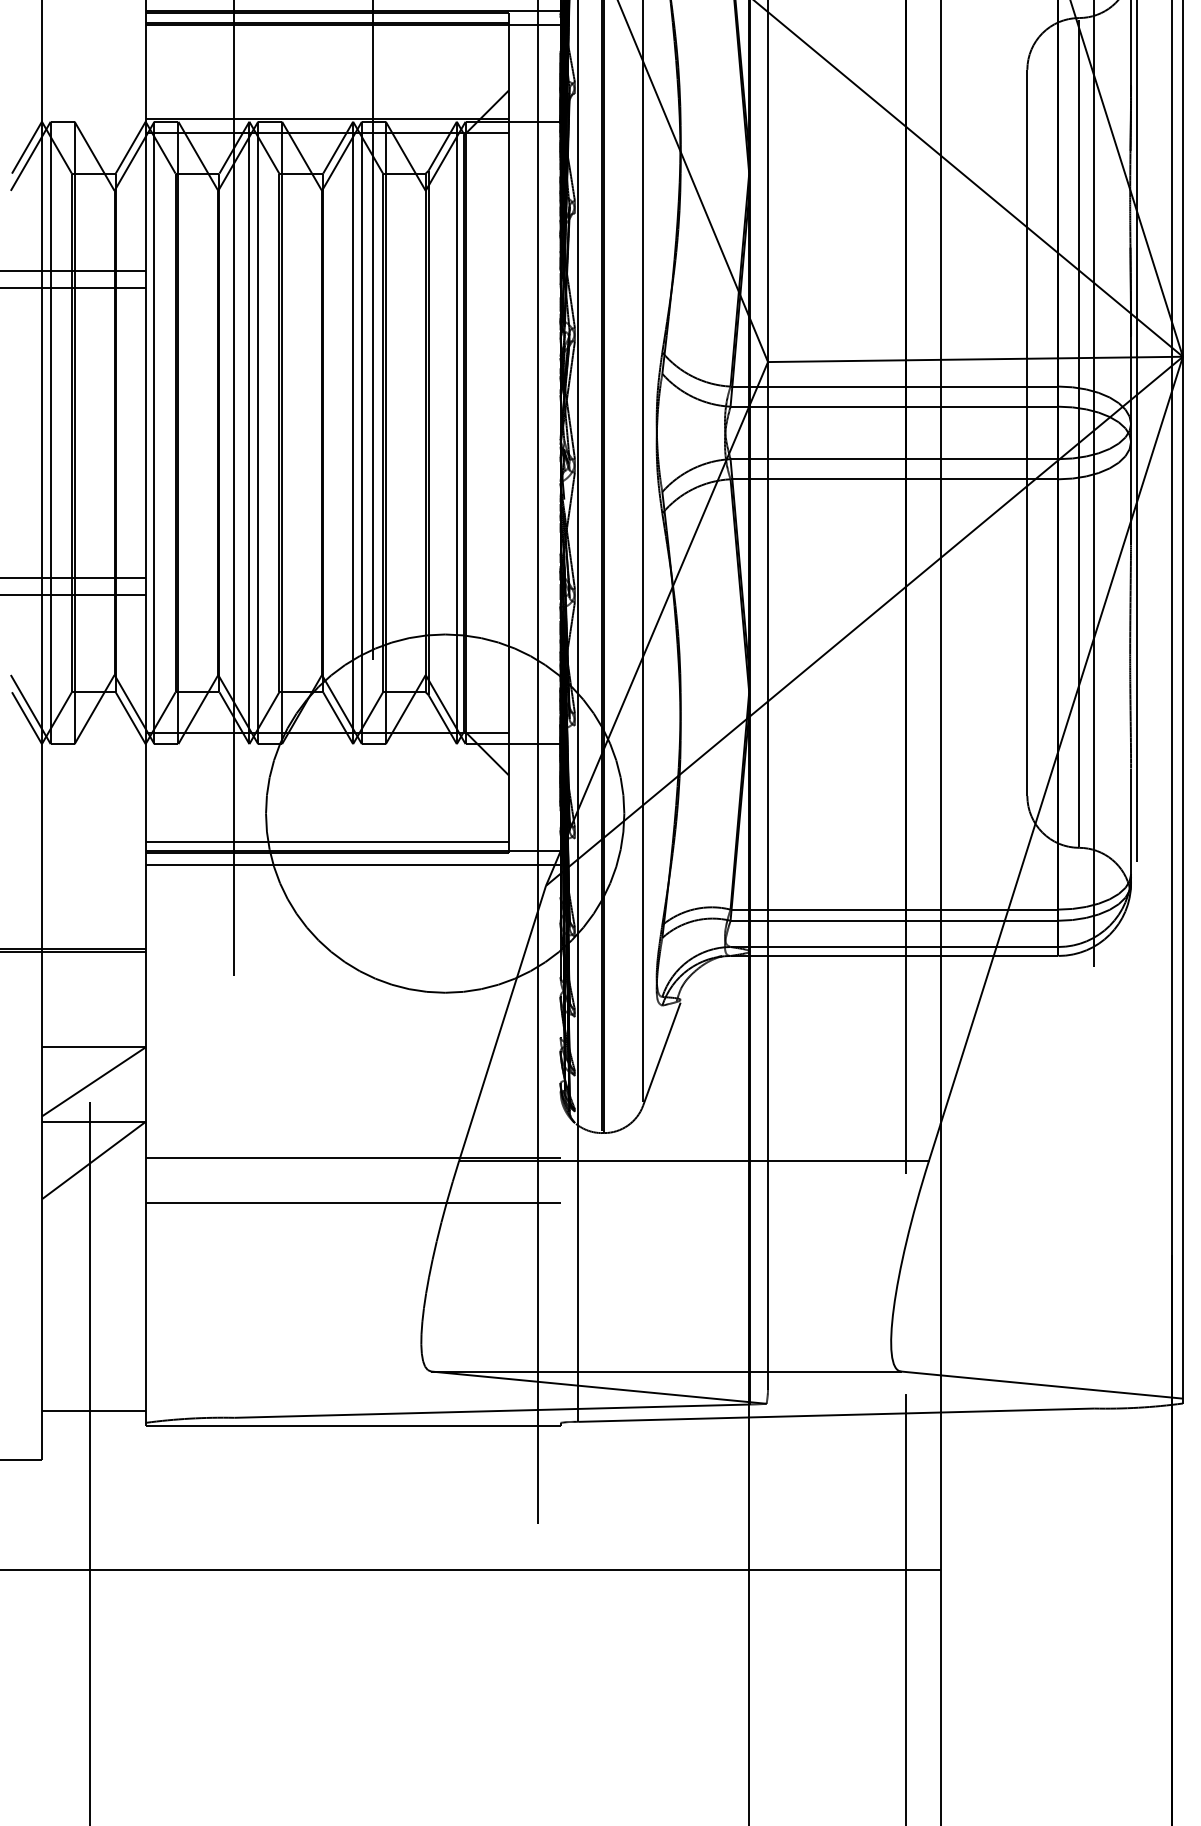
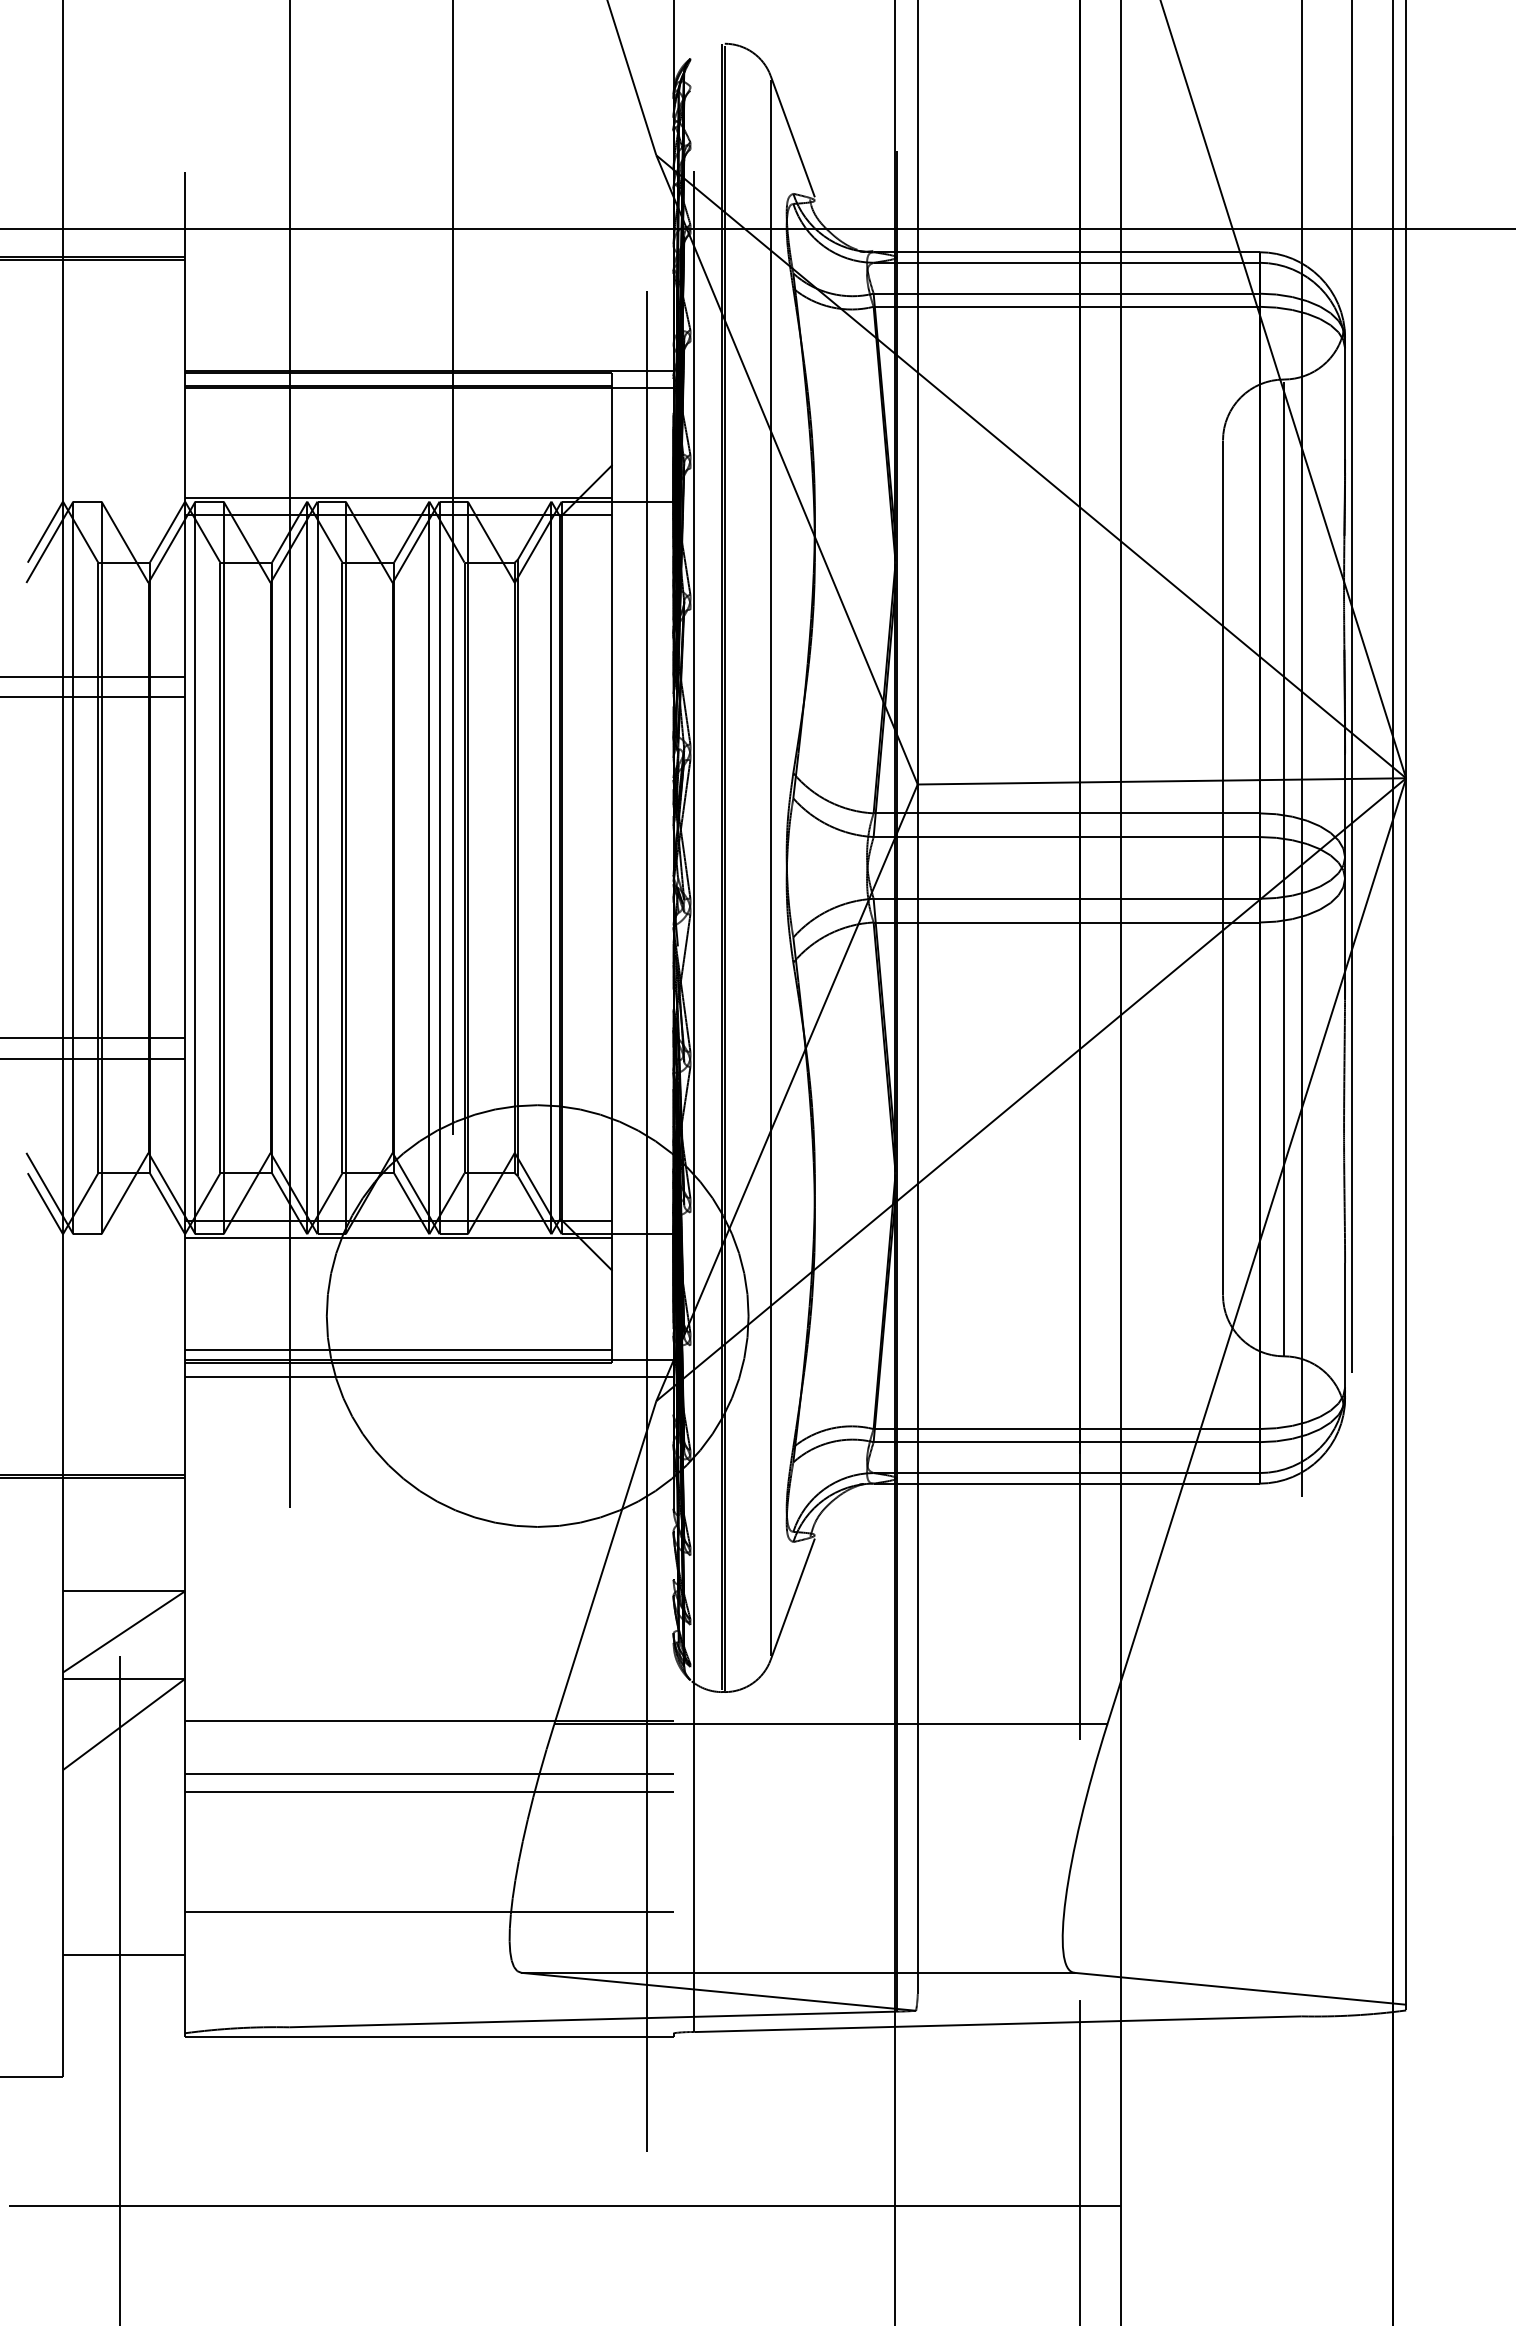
line: (326, 746) -> (398, 1237), added
line: (353, 1217) -> (429, 1791), added
line: (353, 1319) -> (429, 1911), added
line: (94, 1411) -> (124, 1954), moved

